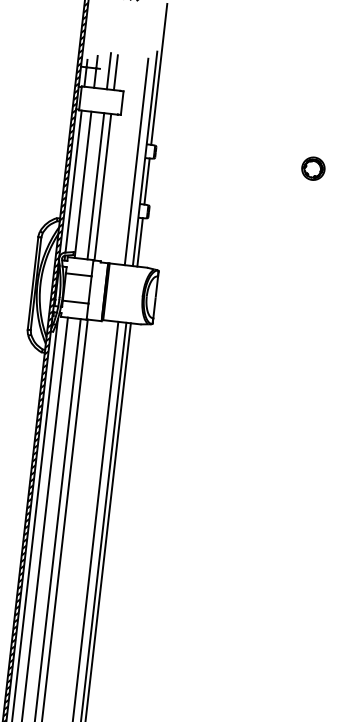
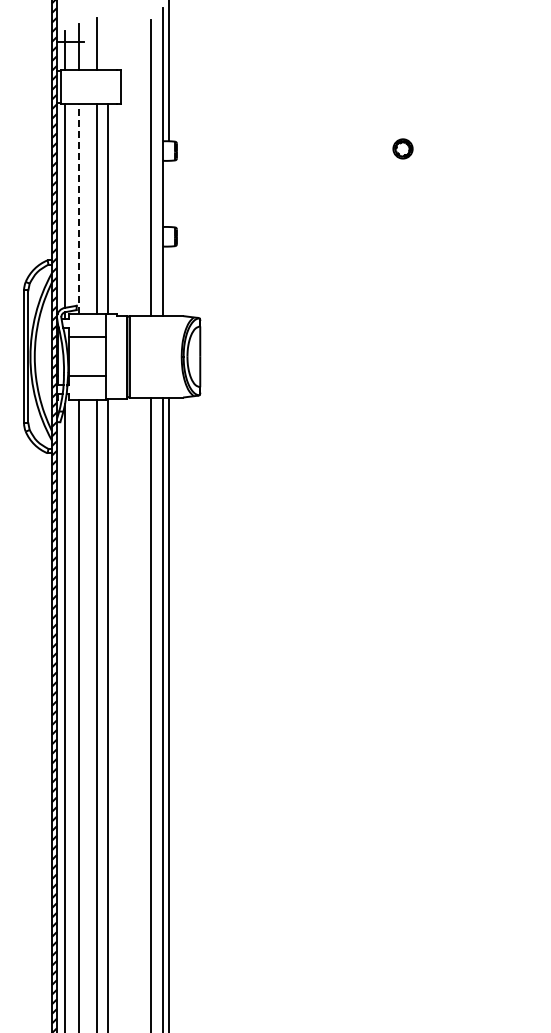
line: (115, 72) -> (107, 44), removed
part: (313, 168) -> (402, 148), size x0.6
line: (147, 181) -> (169, 193), removed
line: (83, 184) -> (79, 208), solid -> dashed
line: (140, 242) -> (169, 281), removed

